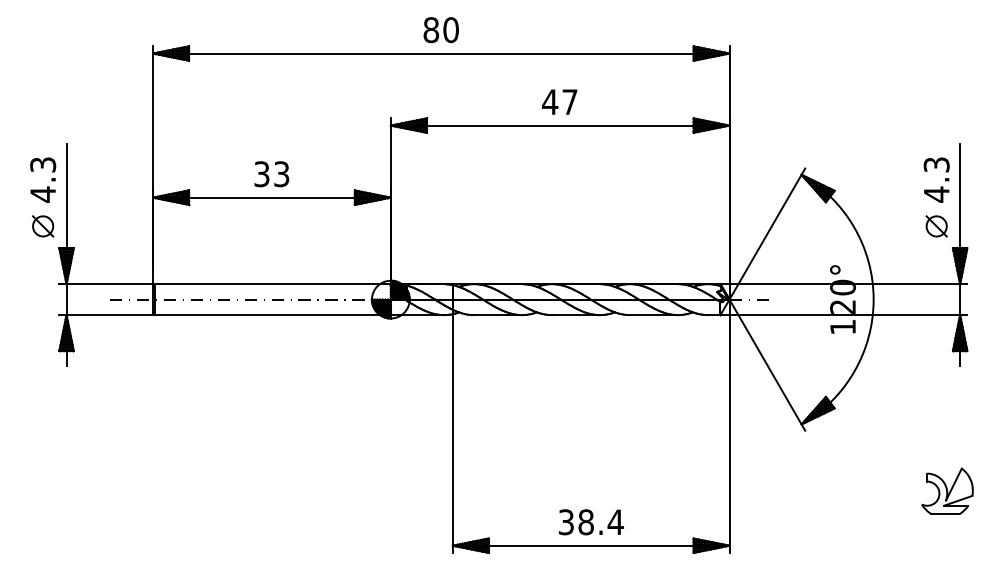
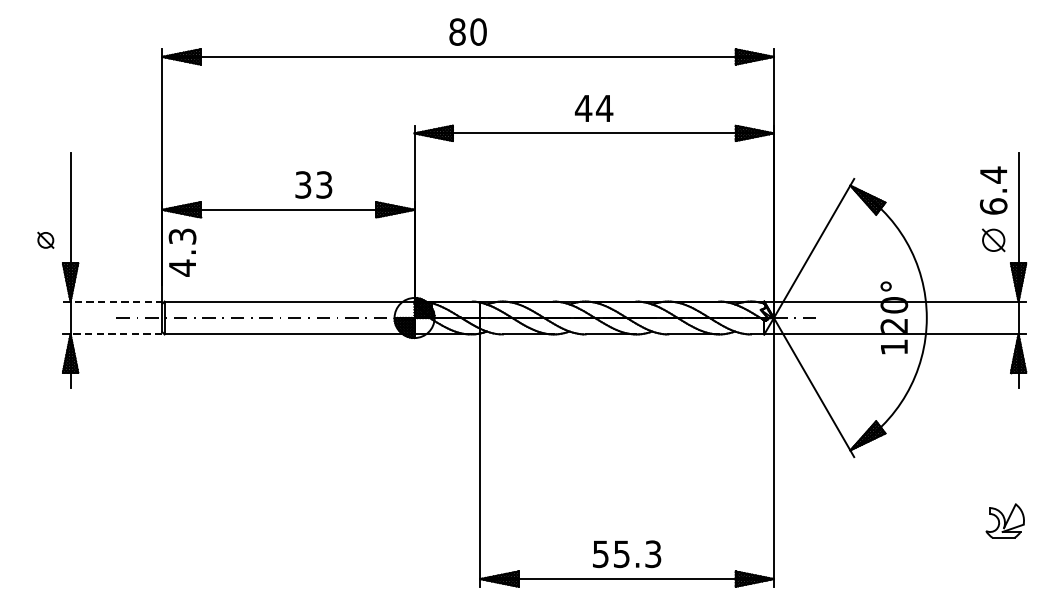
text: (569, 101) -> (604, 107), 47 -> 44
text: (271, 174) -> (313, 185), moved
text: (43, 179) -> (182, 252), moved
text: (936, 179) -> (993, 190), 4.3 -> 6.4
part: (43, 226) -> (46, 240), size x0.7
line: (106, 284) -> (112, 301), solid -> dashed
line: (109, 315) -> (116, 334), solid -> dashed
part: (947, 490) -> (1005, 520), size x0.7
text: (591, 522) -> (627, 554), 38.4 -> 55.3

